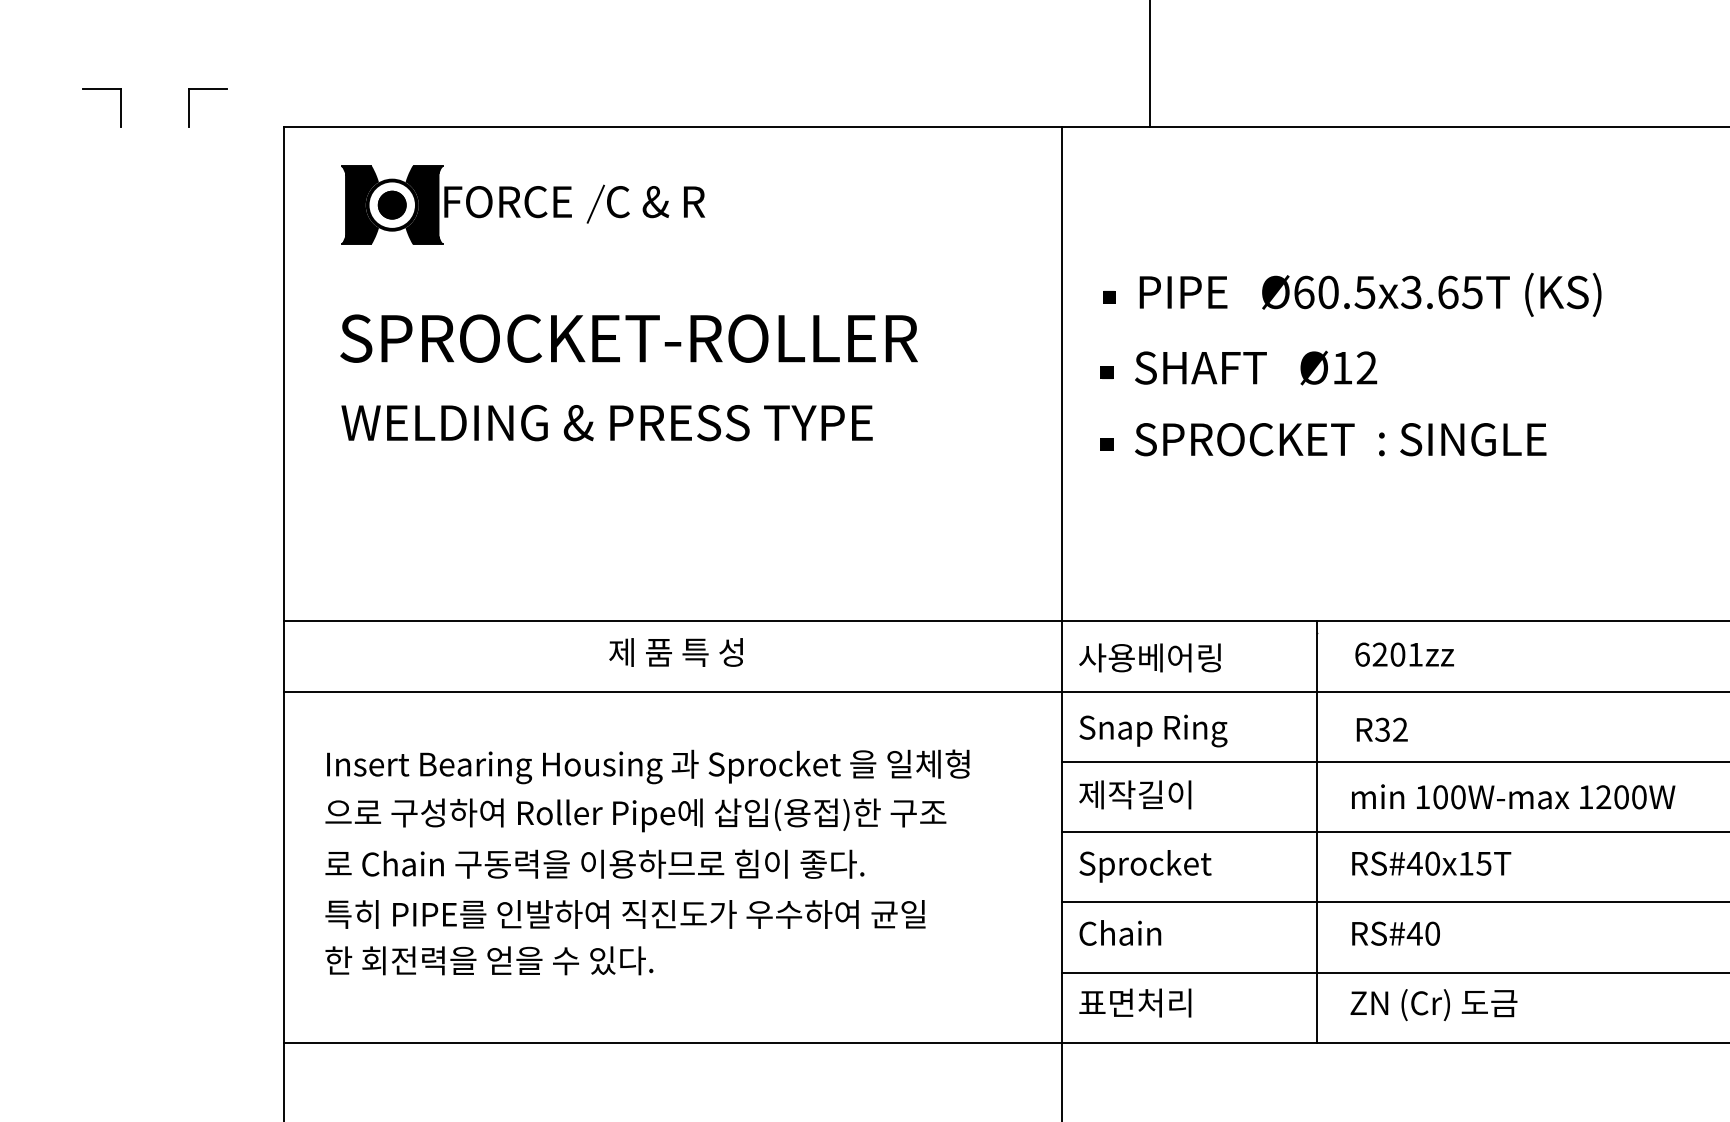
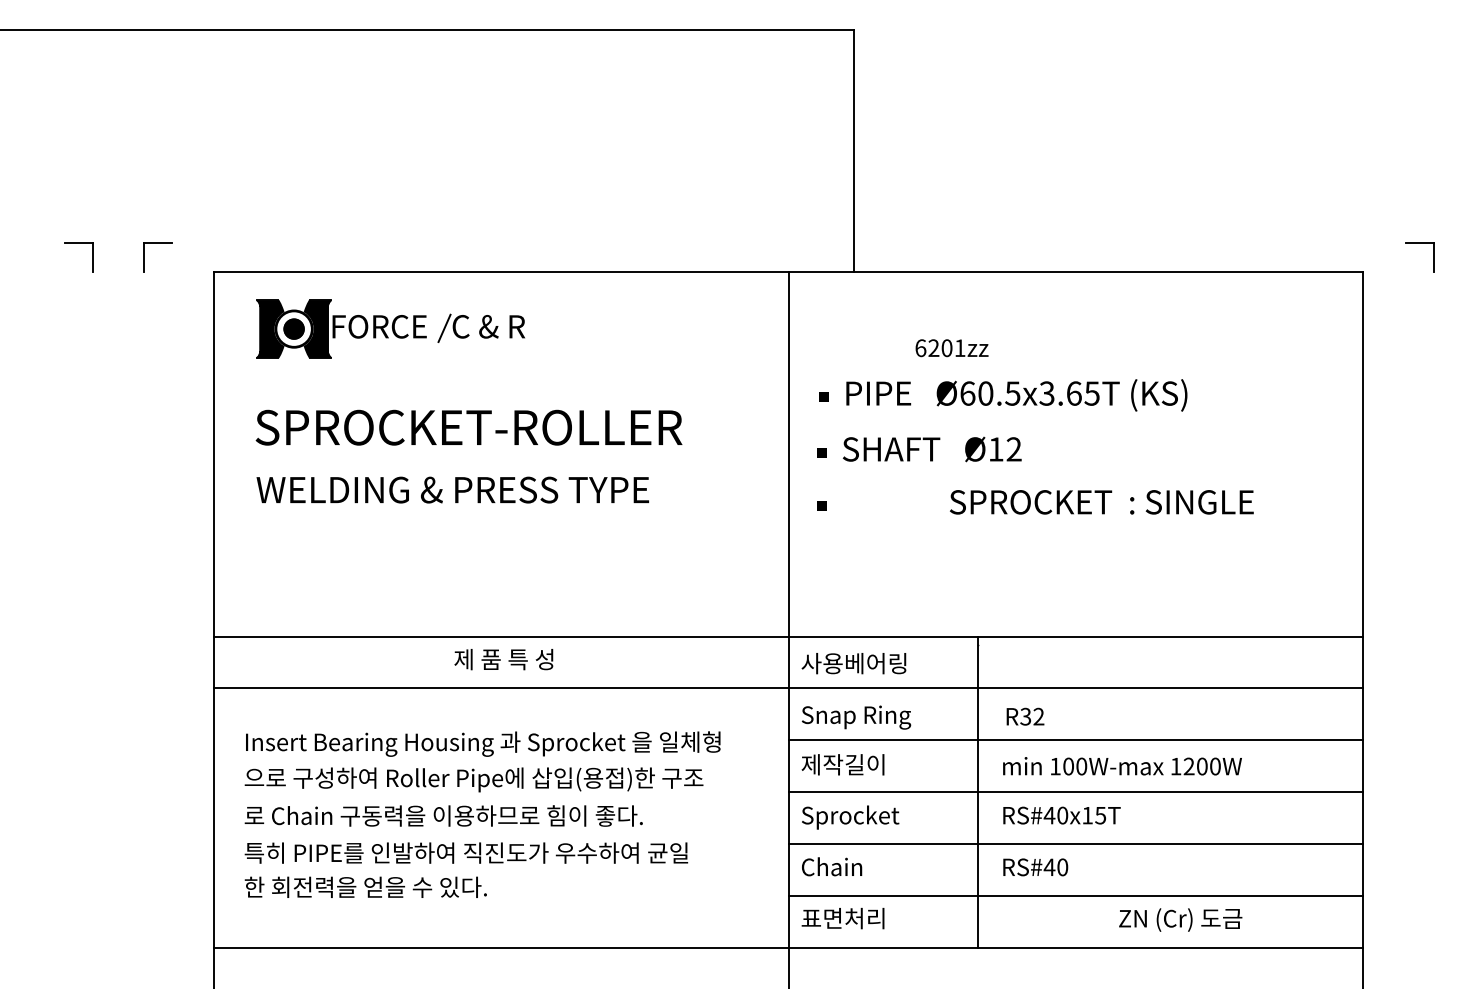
text: (1340, 439) -> (1101, 502), moved
text: (1403, 655) -> (951, 348), moved
text: (1433, 1004) -> (1180, 919), moved

